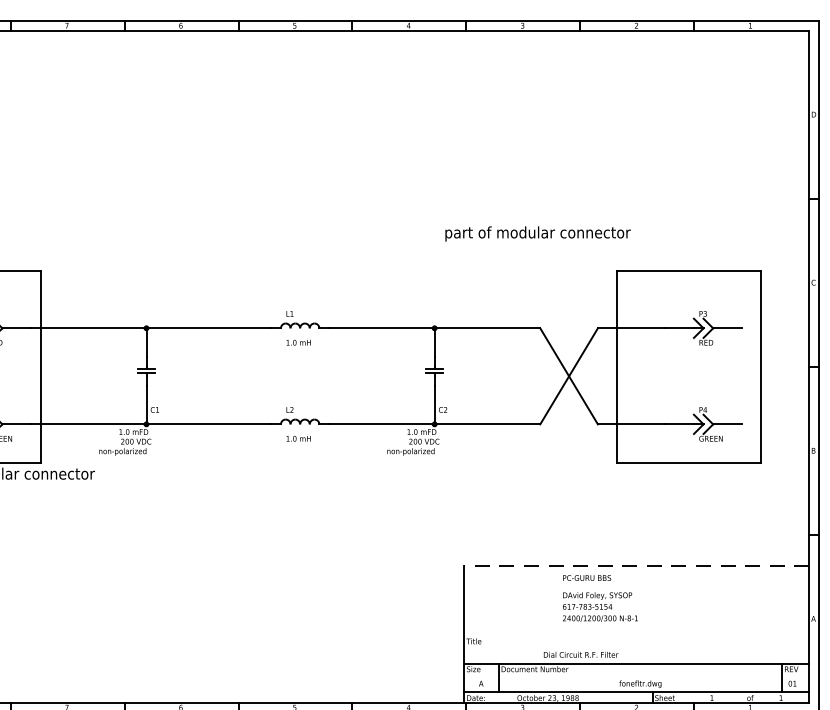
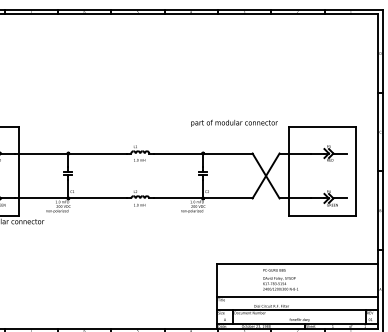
text: (537, 232) -> (234, 122), moved
line: (636, 565) -> (297, 264), dashed -> solid
line: (636, 634) -> (297, 296), added

